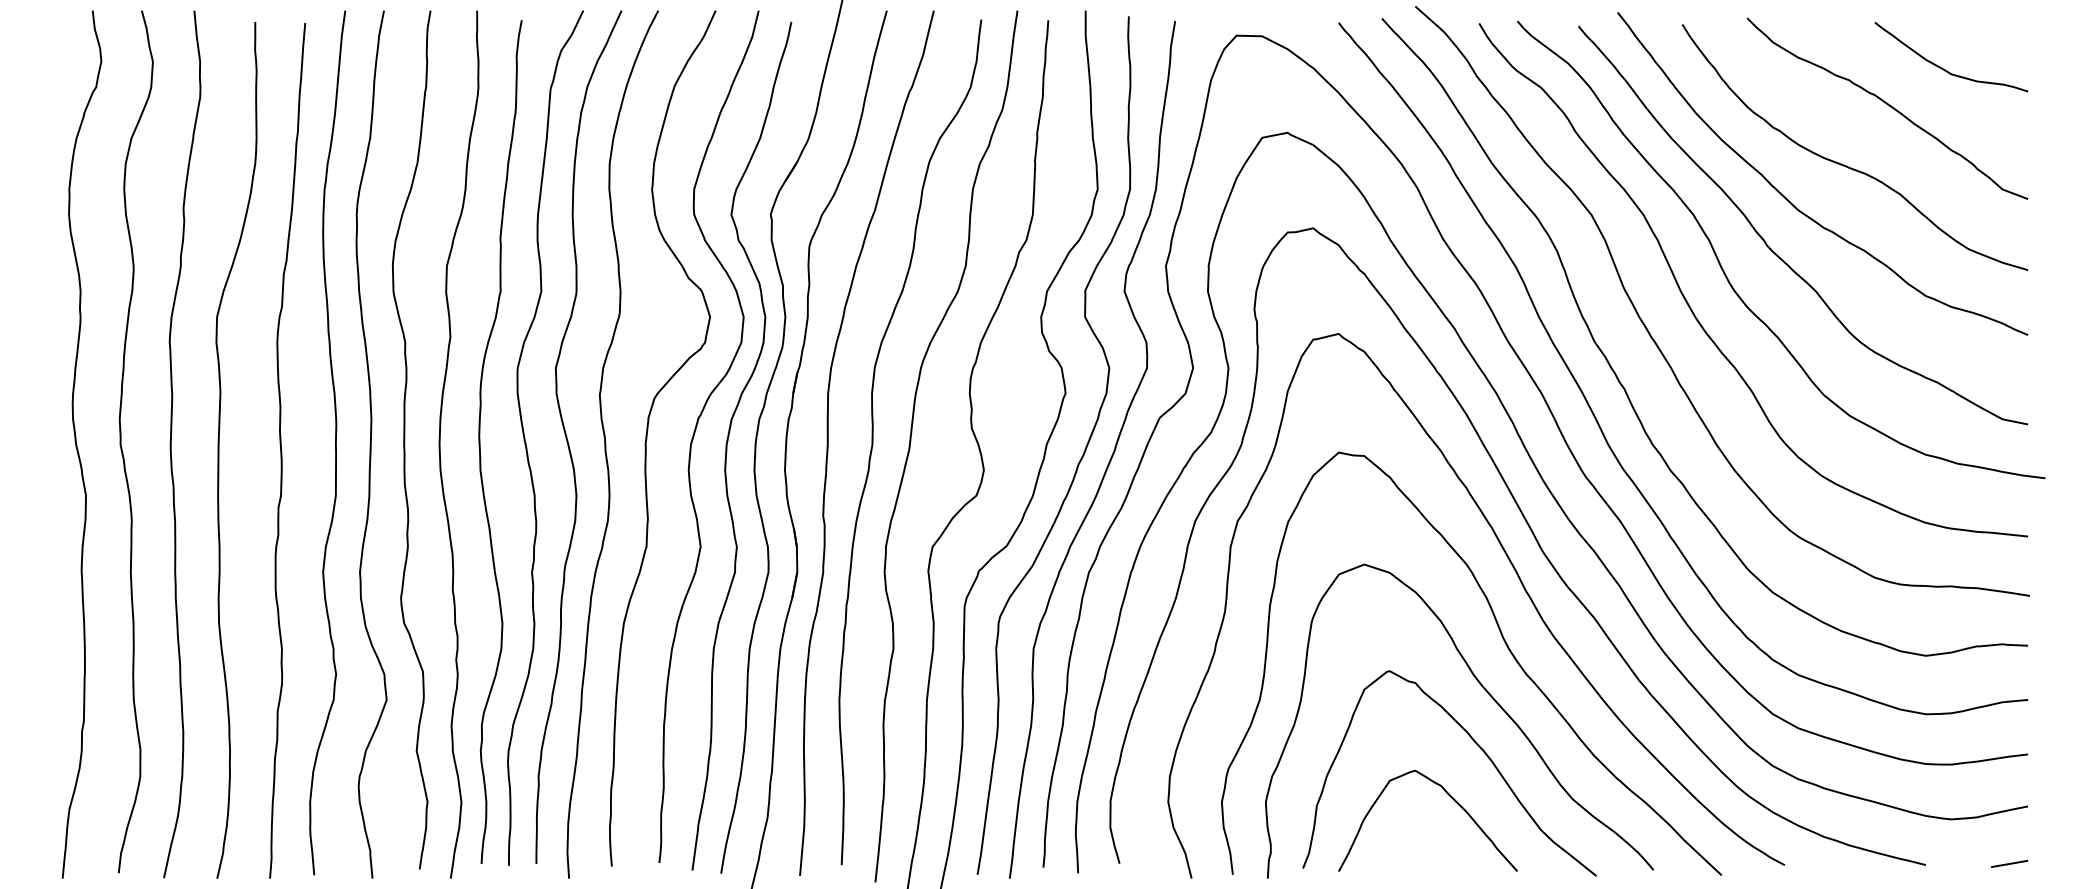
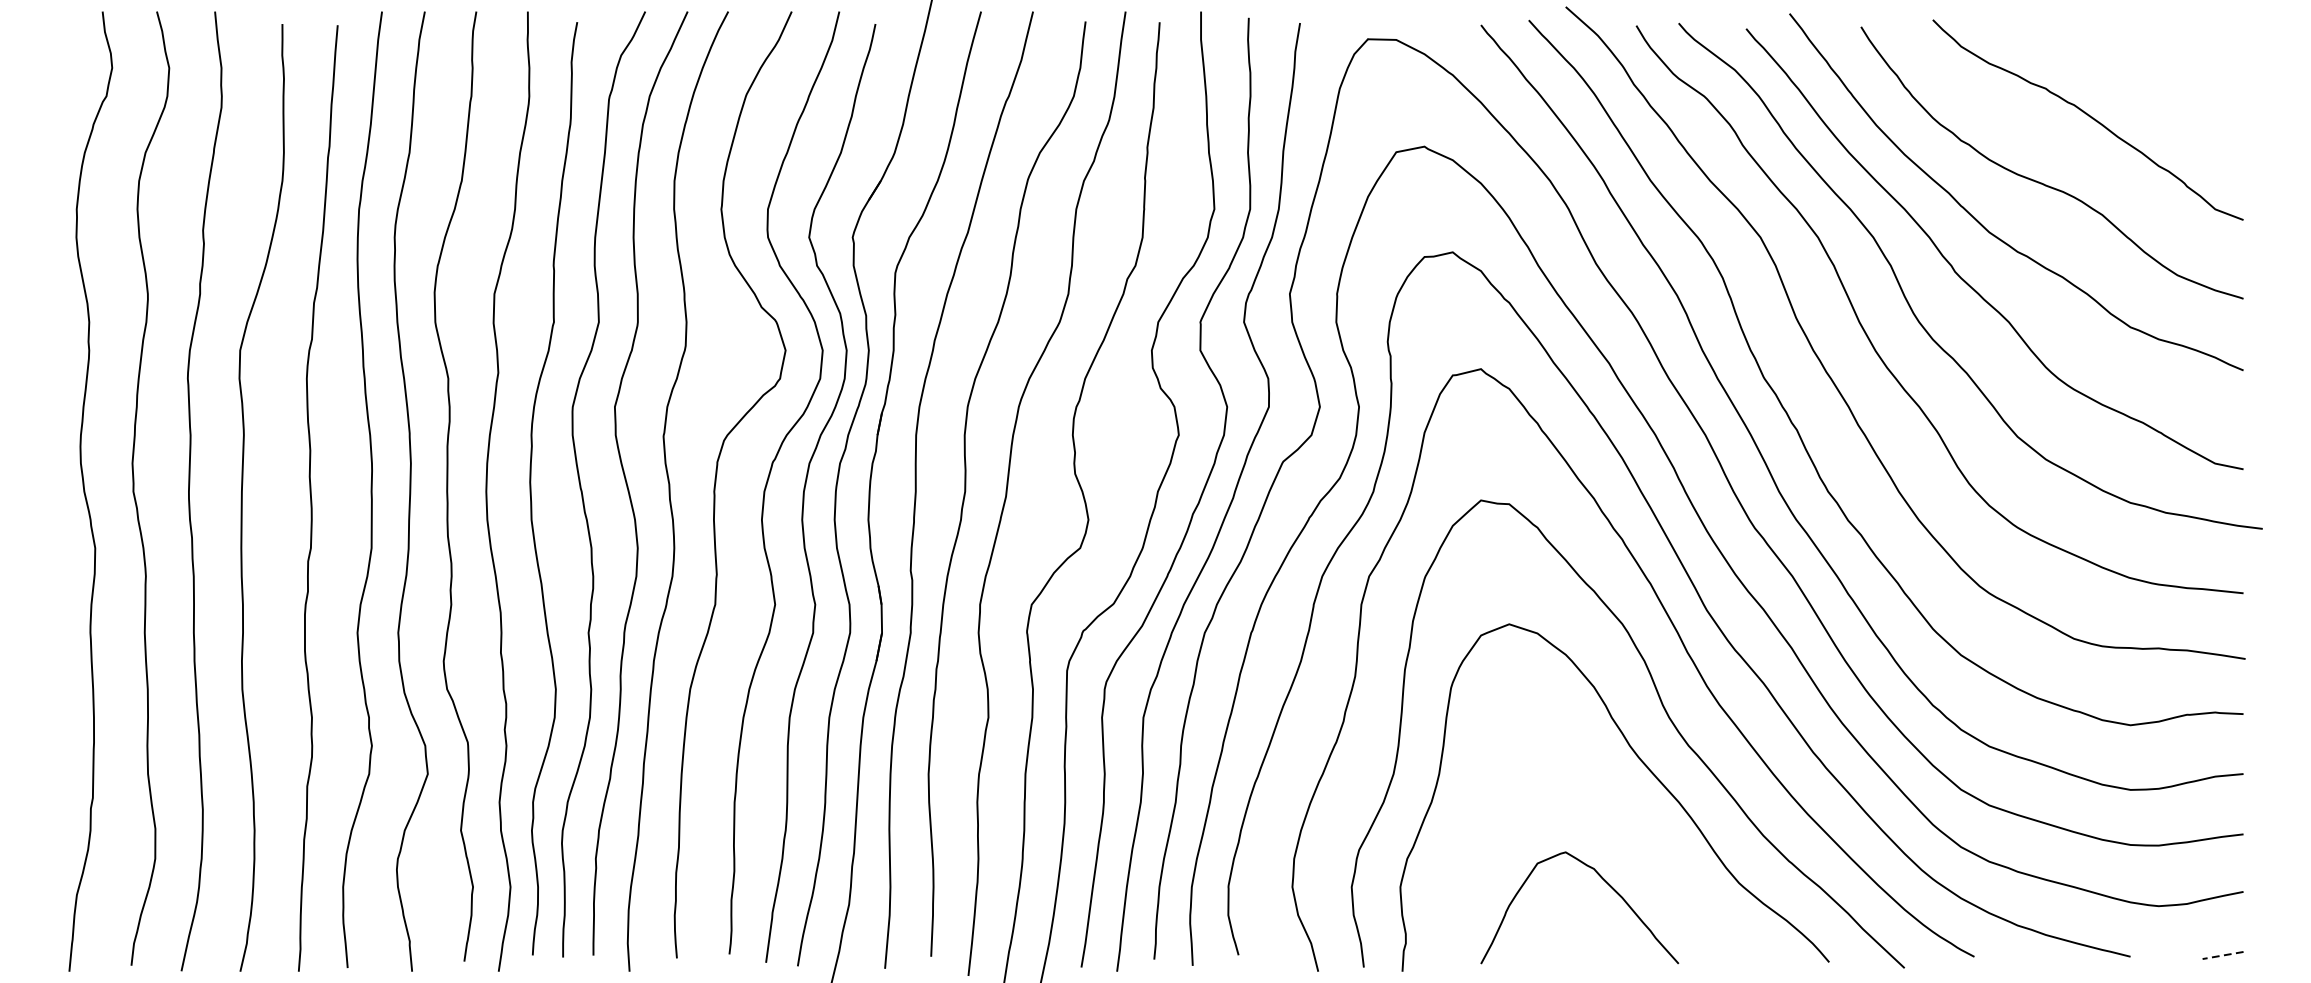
curve: (1945, 69) -> (2152, 76), removed
curve: (1480, 749) -> (1637, 828), removed
line: (2009, 863) -> (2222, 954), solid -> dashed

